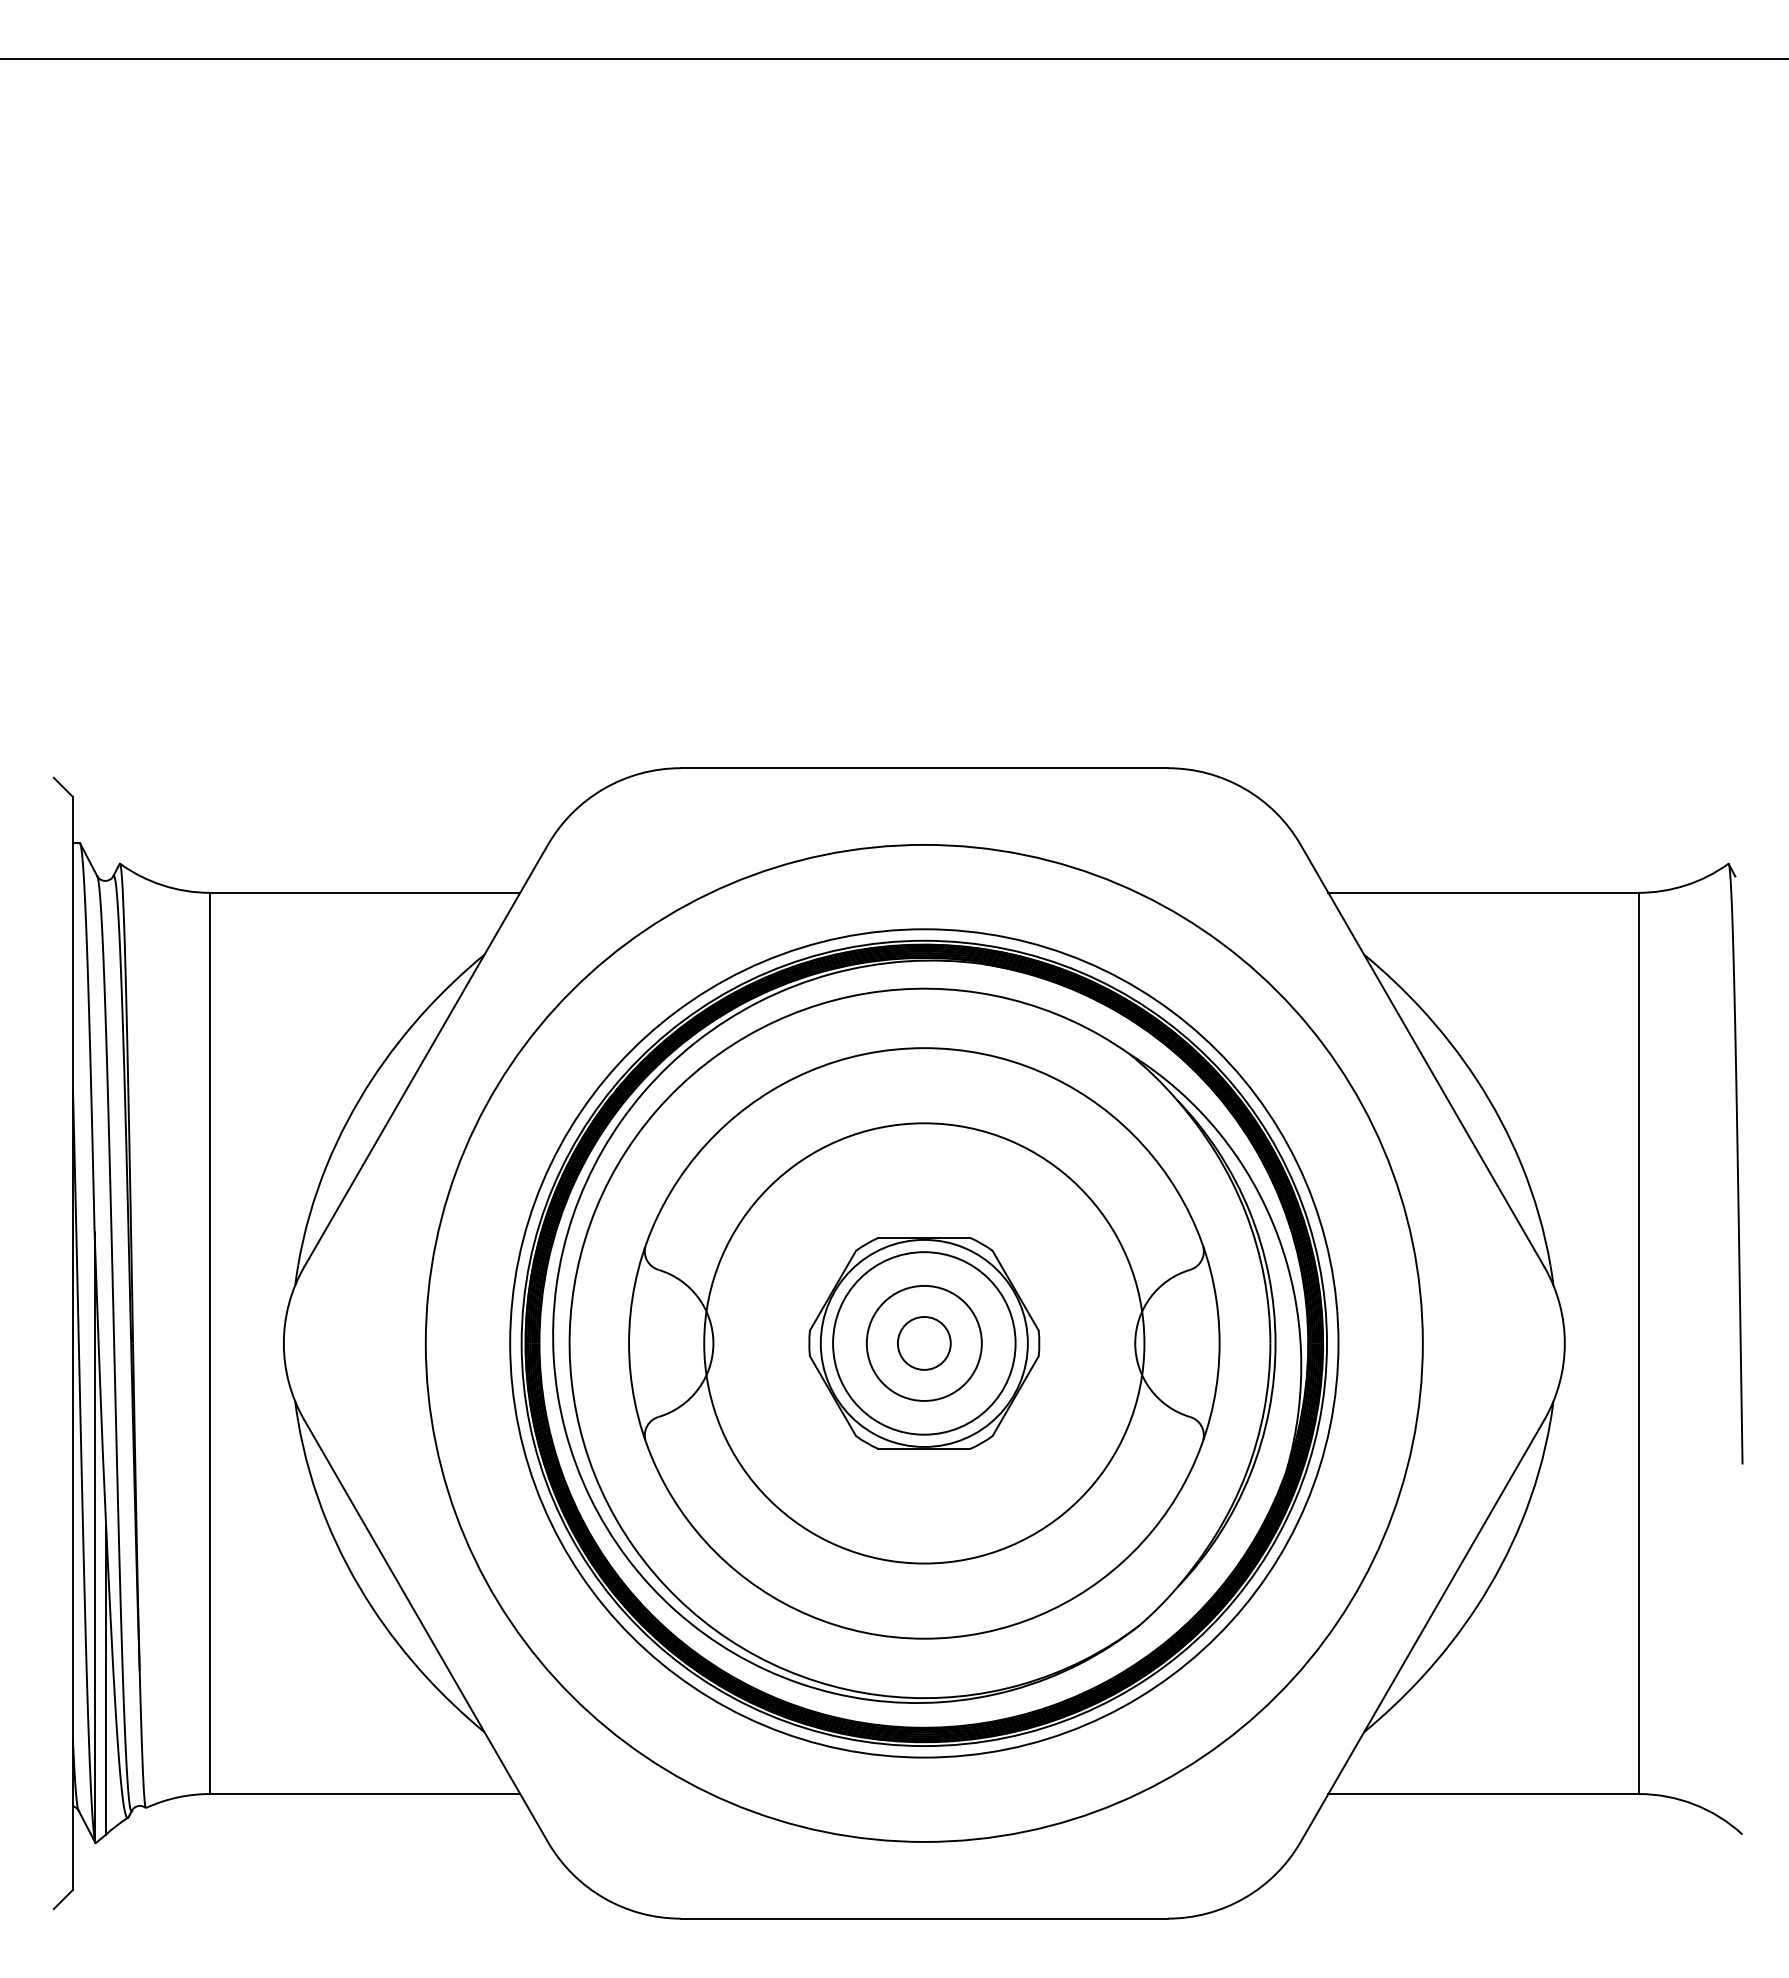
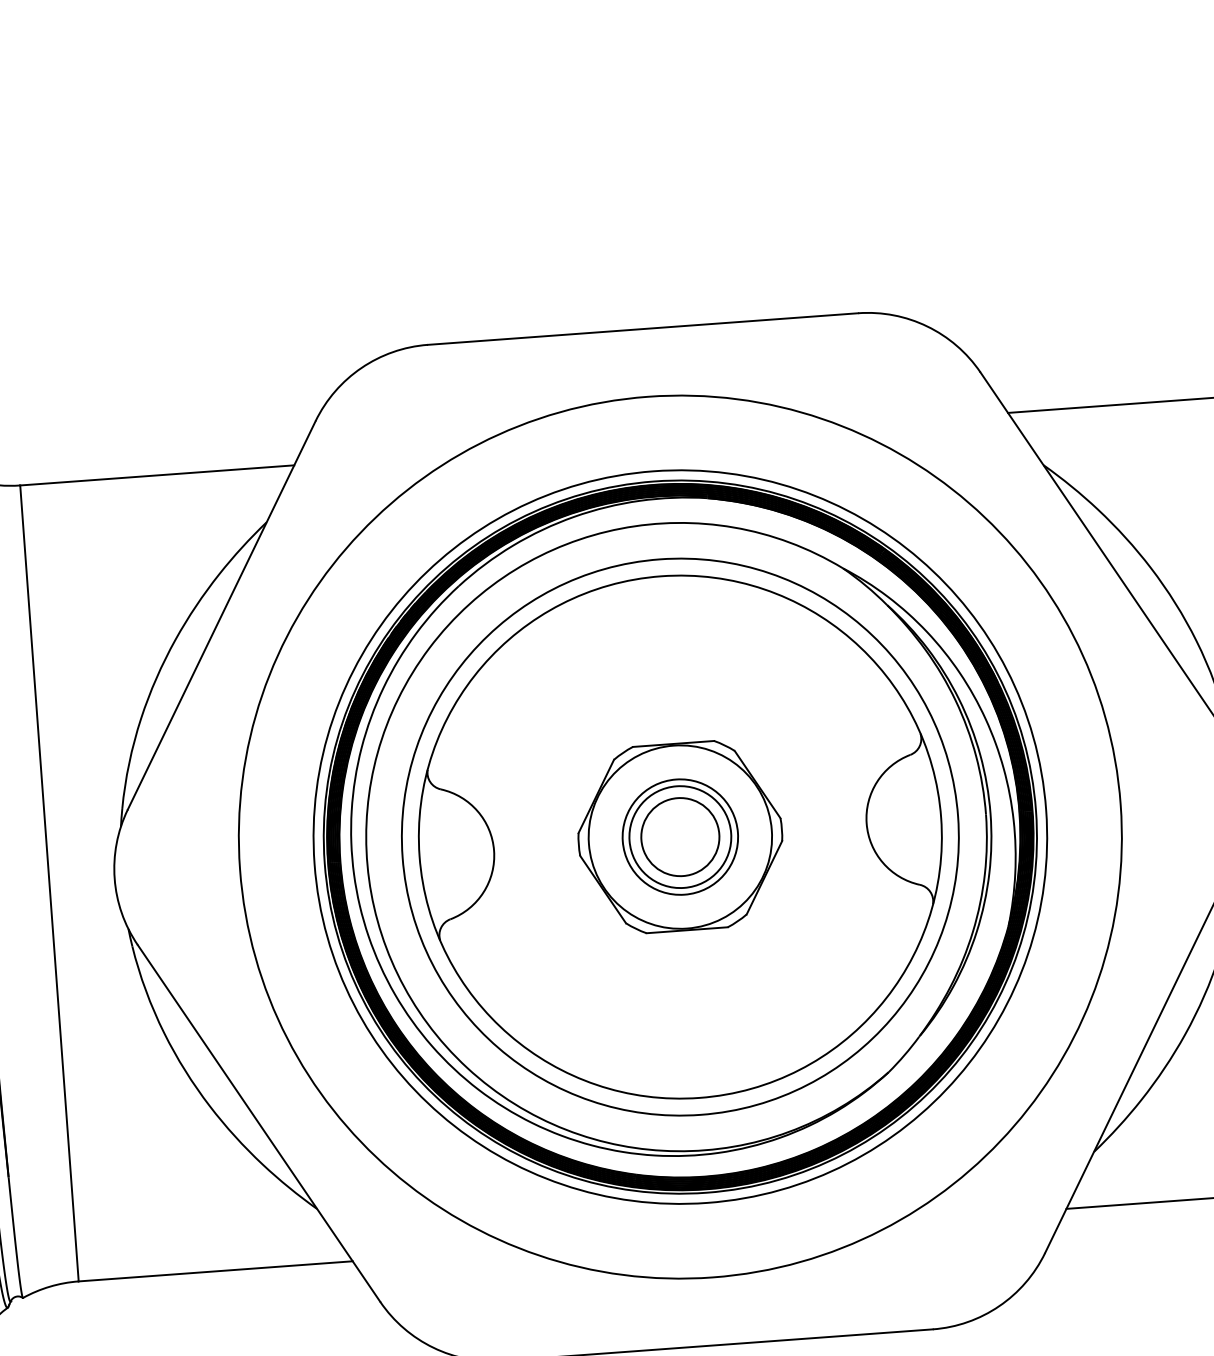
circle: (923, 1342) -> (679, 836), size x1.43
circle: (924, 1343) -> (680, 837), size x0.71
circle: (924, 1343) -> (680, 837), size x1.67

